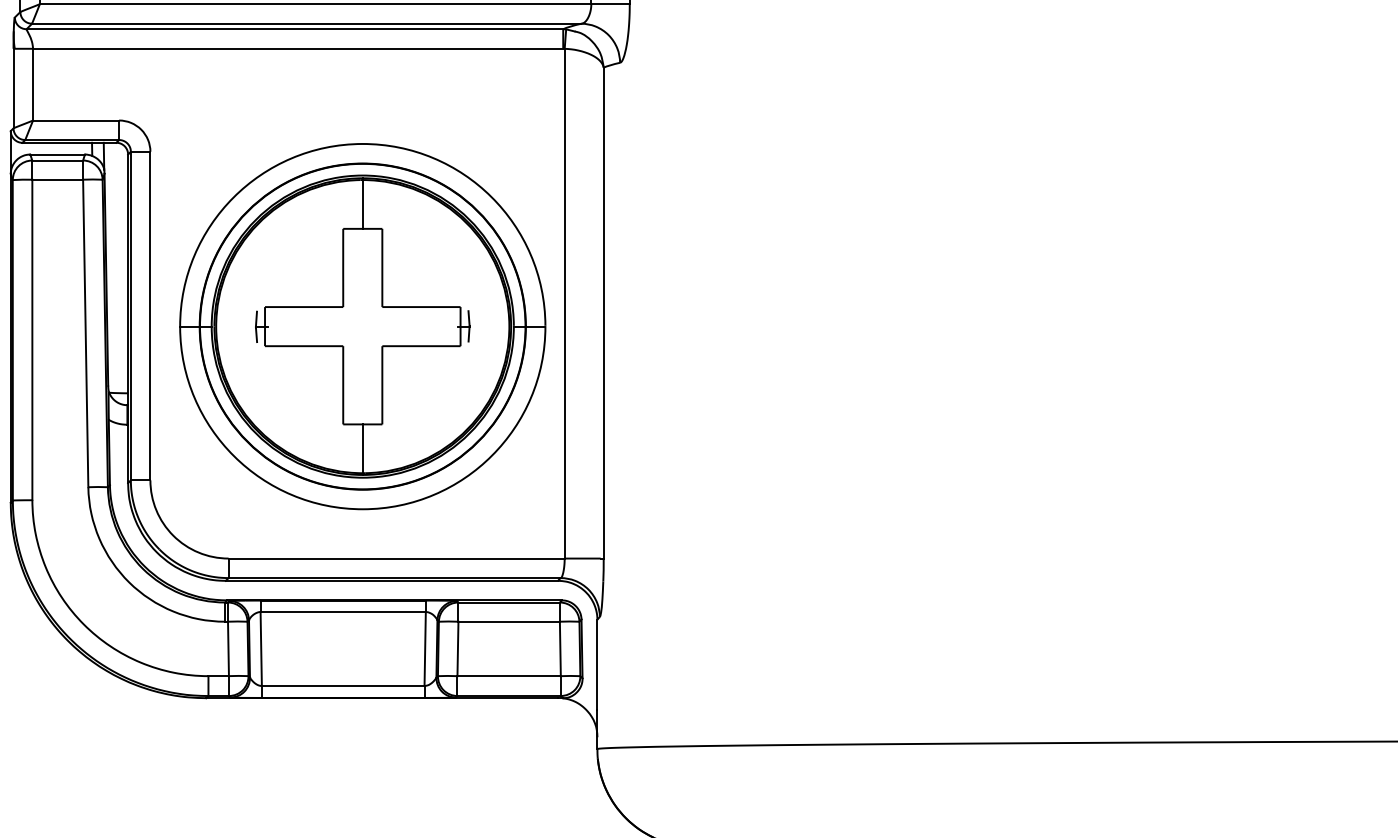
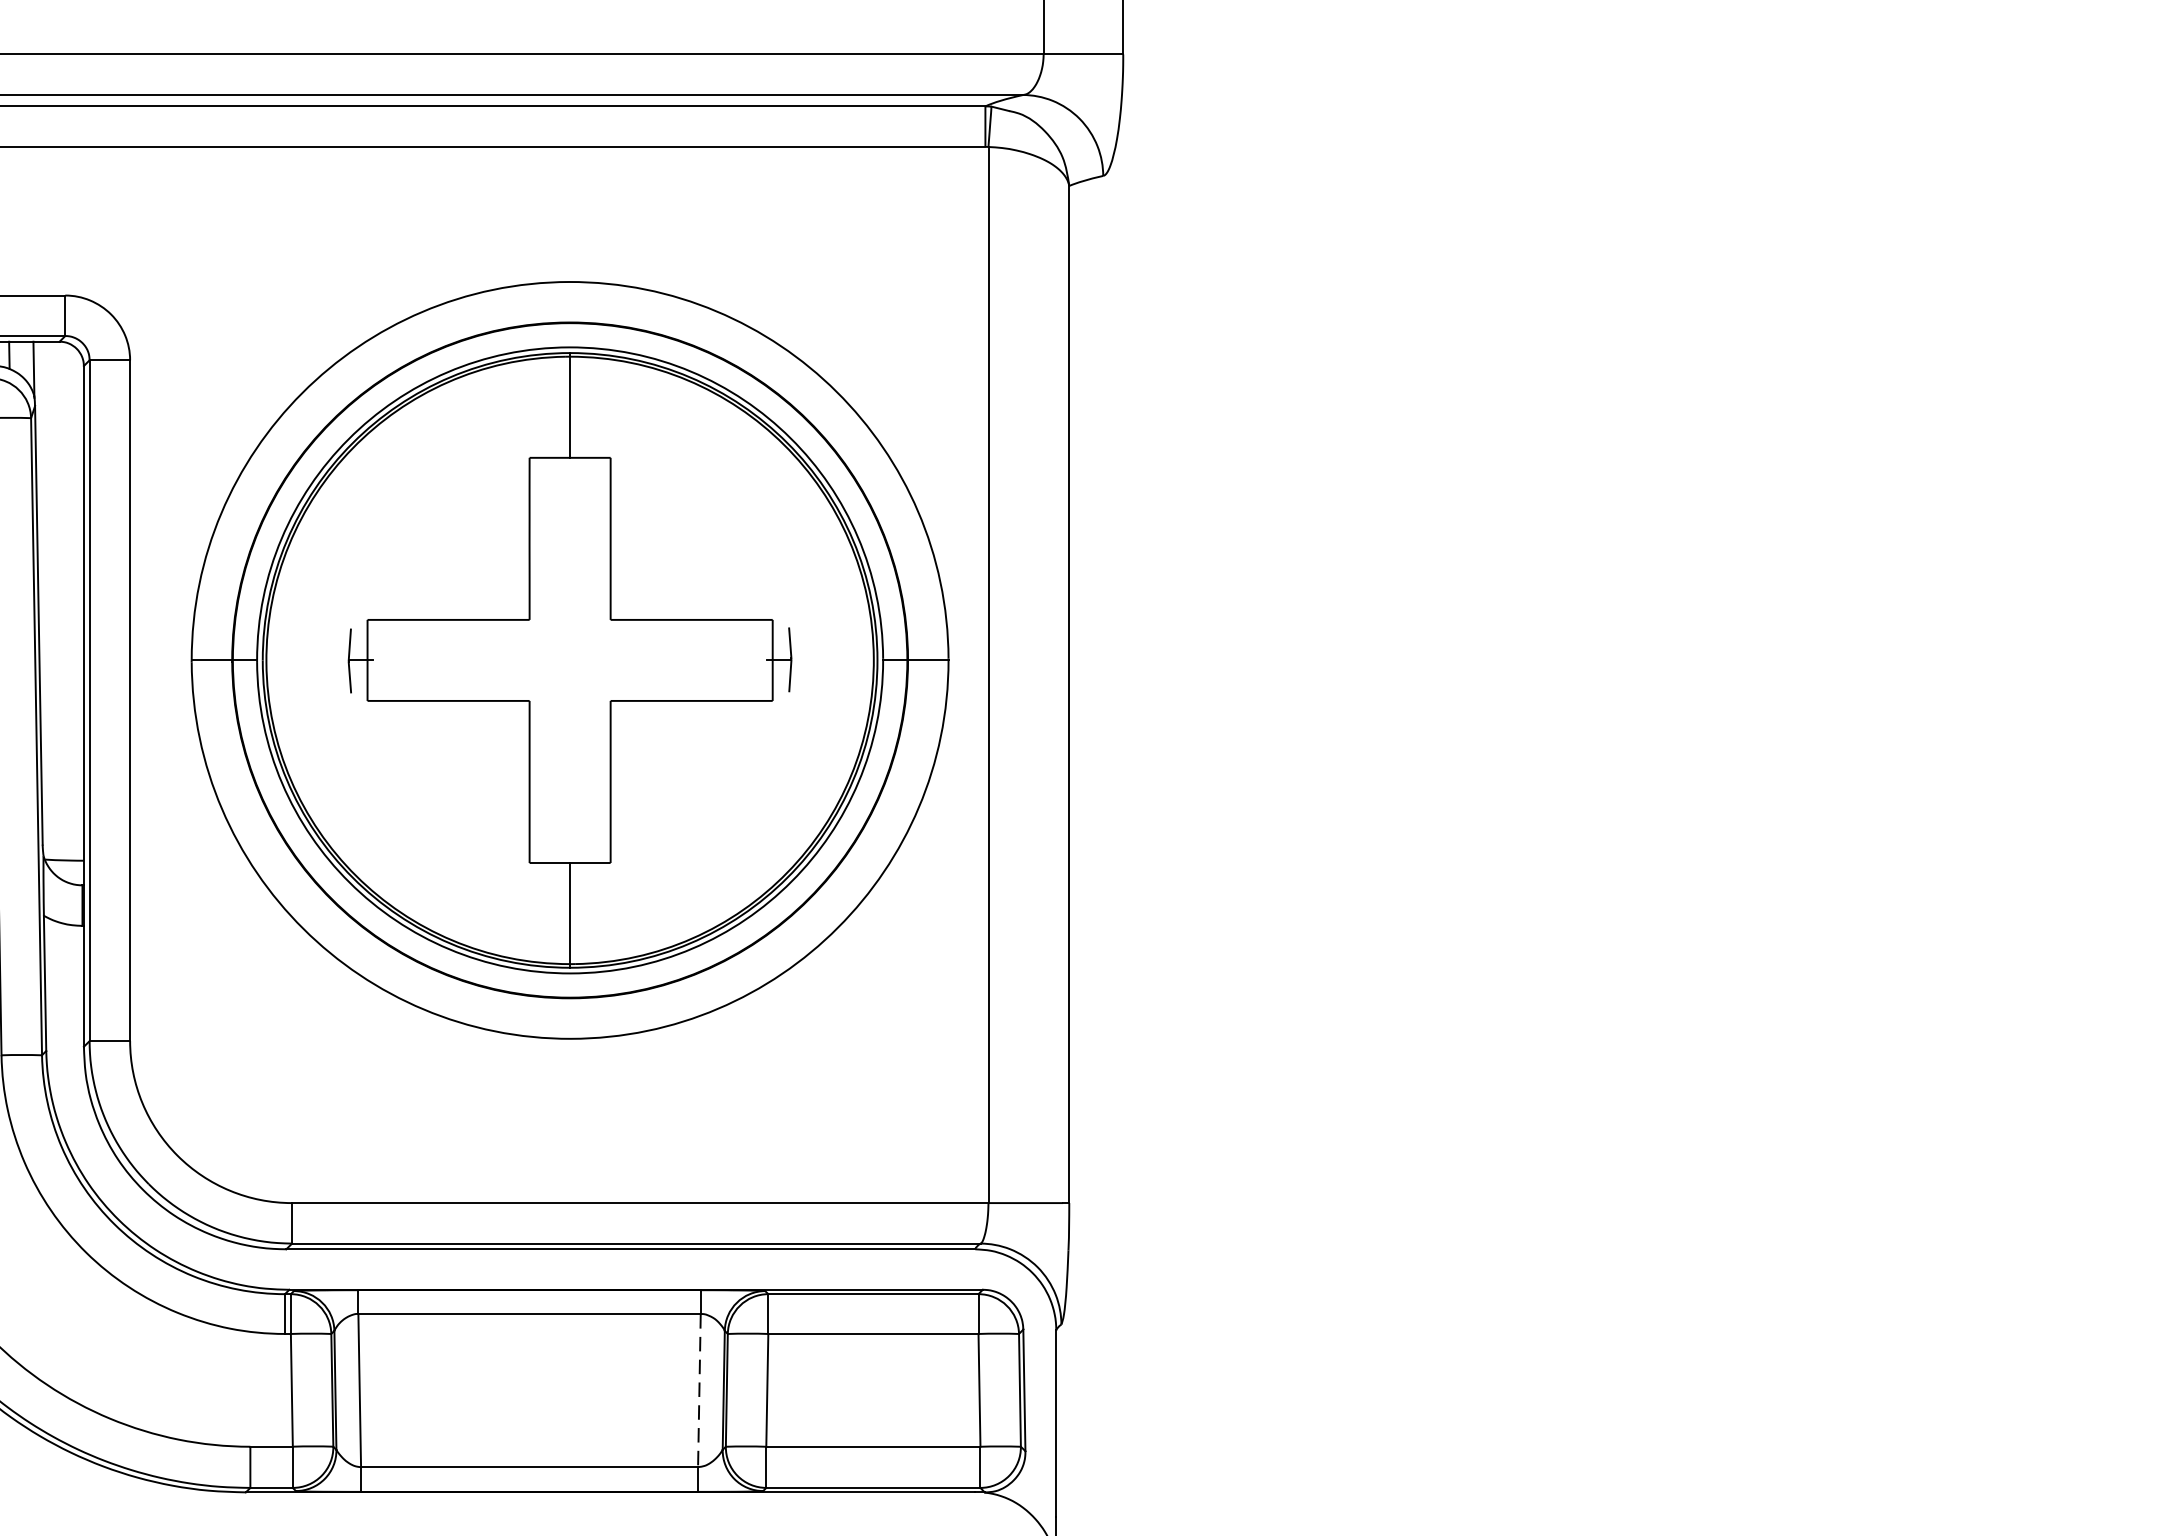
part: (362, 326) -> (569, 660), moved
line: (425, 649) -> (700, 1391), solid -> dashed

